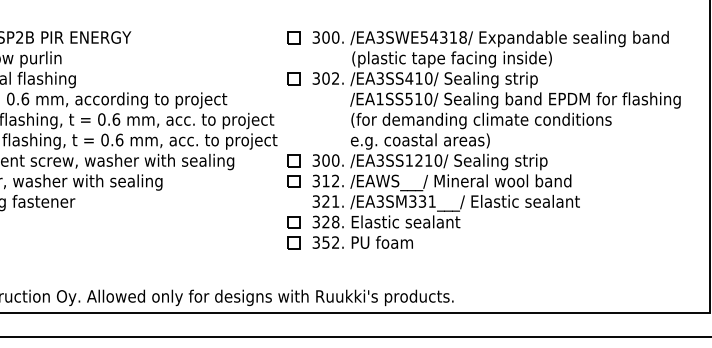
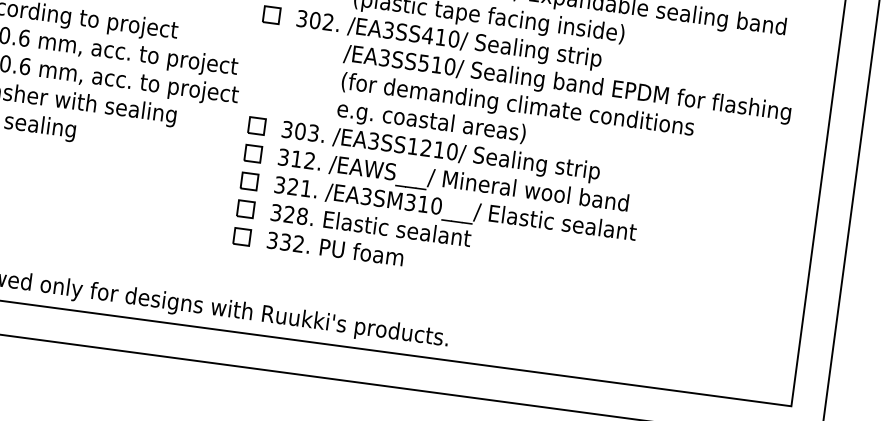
text: (379, 98) -> (383, 57), /EA1SS510/ -> /EA3SS510/
text: (335, 160) -> (313, 133), 300. -> 303.
part: (293, 201) -> (249, 180), added
text: (426, 201) -> (428, 204), /EA3SM331___/ -> /EA3SM310___/
text: (325, 241) -> (285, 240), 352. -> 332.

